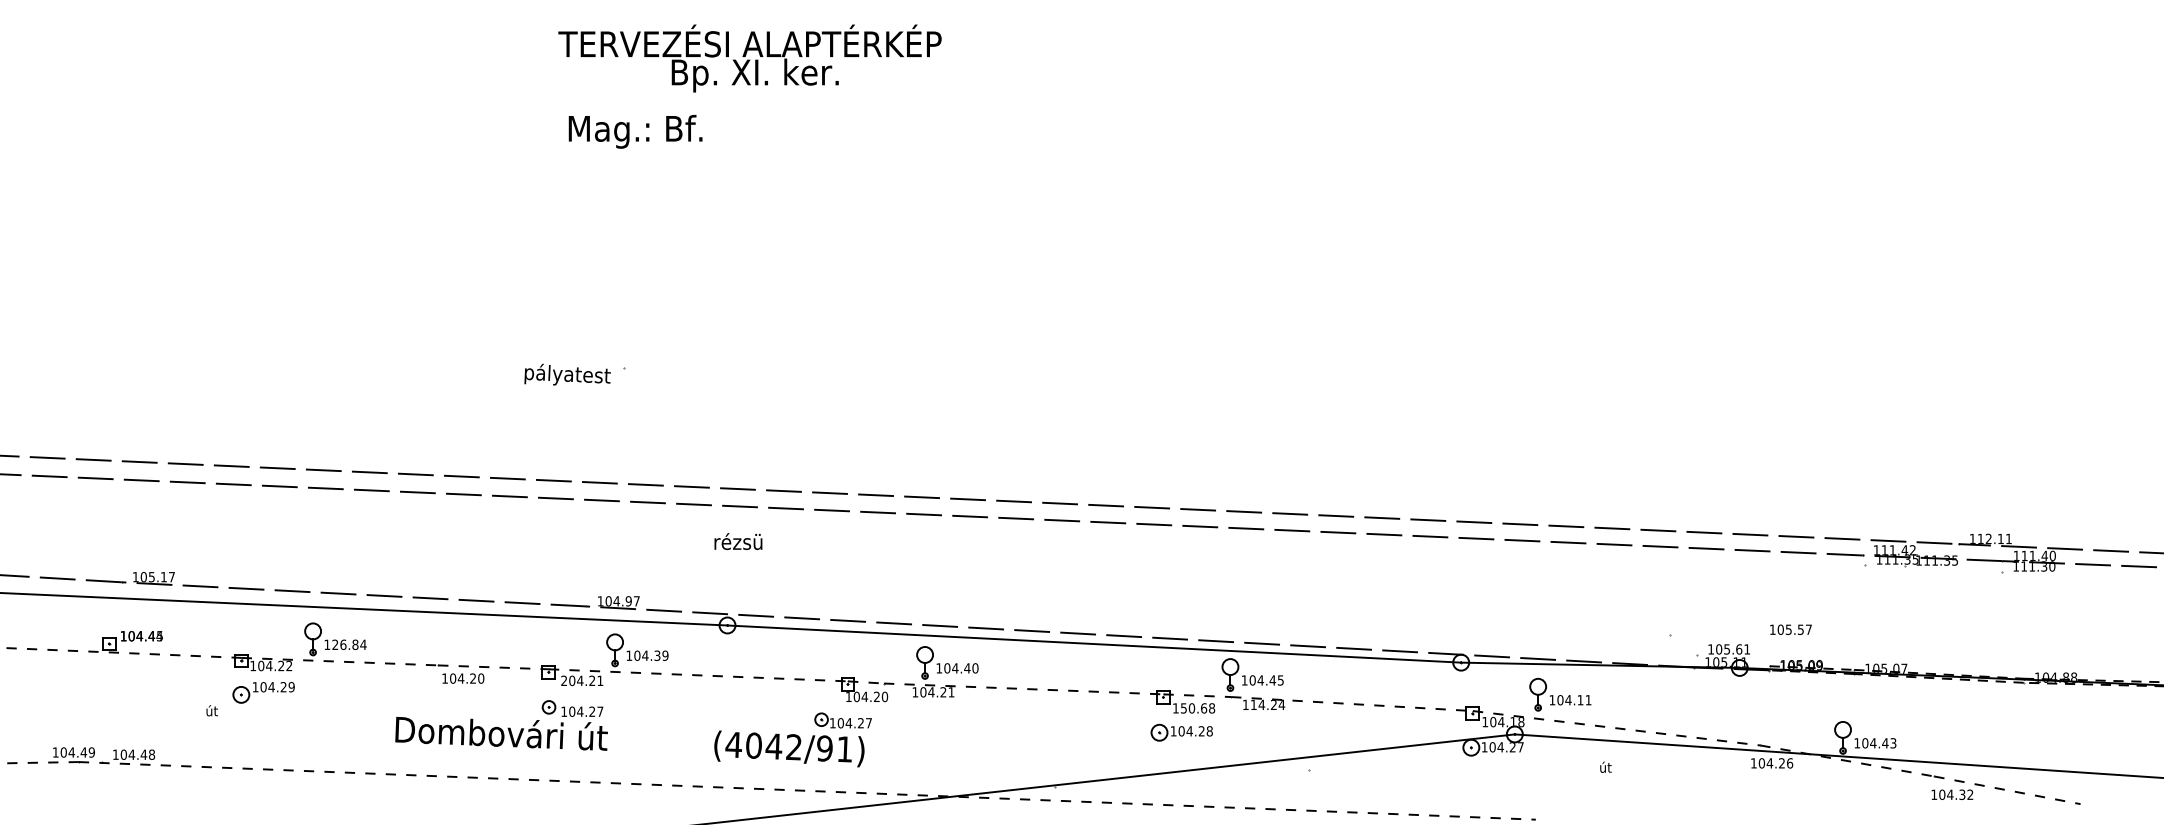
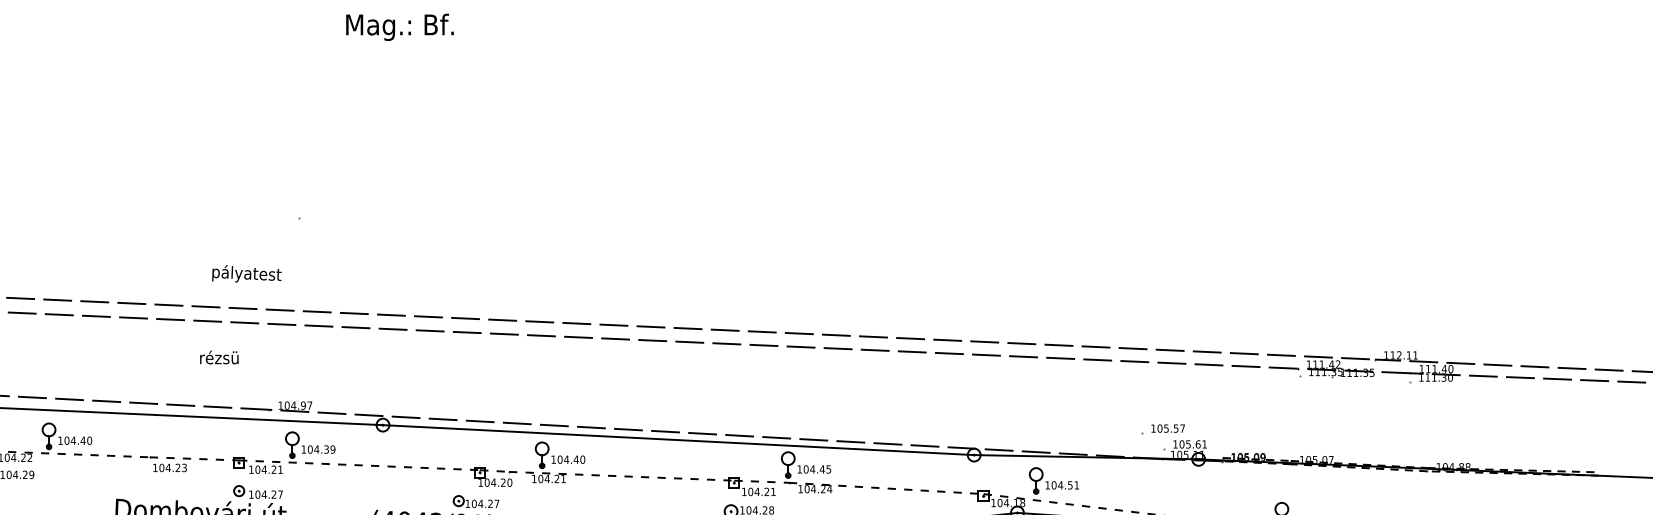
text: (635, 131) -> (399, 27), moved
text: (567, 374) -> (246, 273), moved
text: (738, 541) -> (219, 357), moved
text: (1790, 629) -> (1167, 428), moved
text: (349, 644) -> (78, 440), 126.84 -> 104.40
text: (481, 678) -> (184, 467), 104.20 -> 104.23
text: (564, 680) -> (251, 469), 204.21 -> 104.21
text: (1580, 700) -> (1070, 485), 104.11 -> 104.51
text: (1253, 704) -> (806, 488), 114.24 -> 104.24
text: (1197, 708) -> (761, 492), 150.68 -> 104.21

